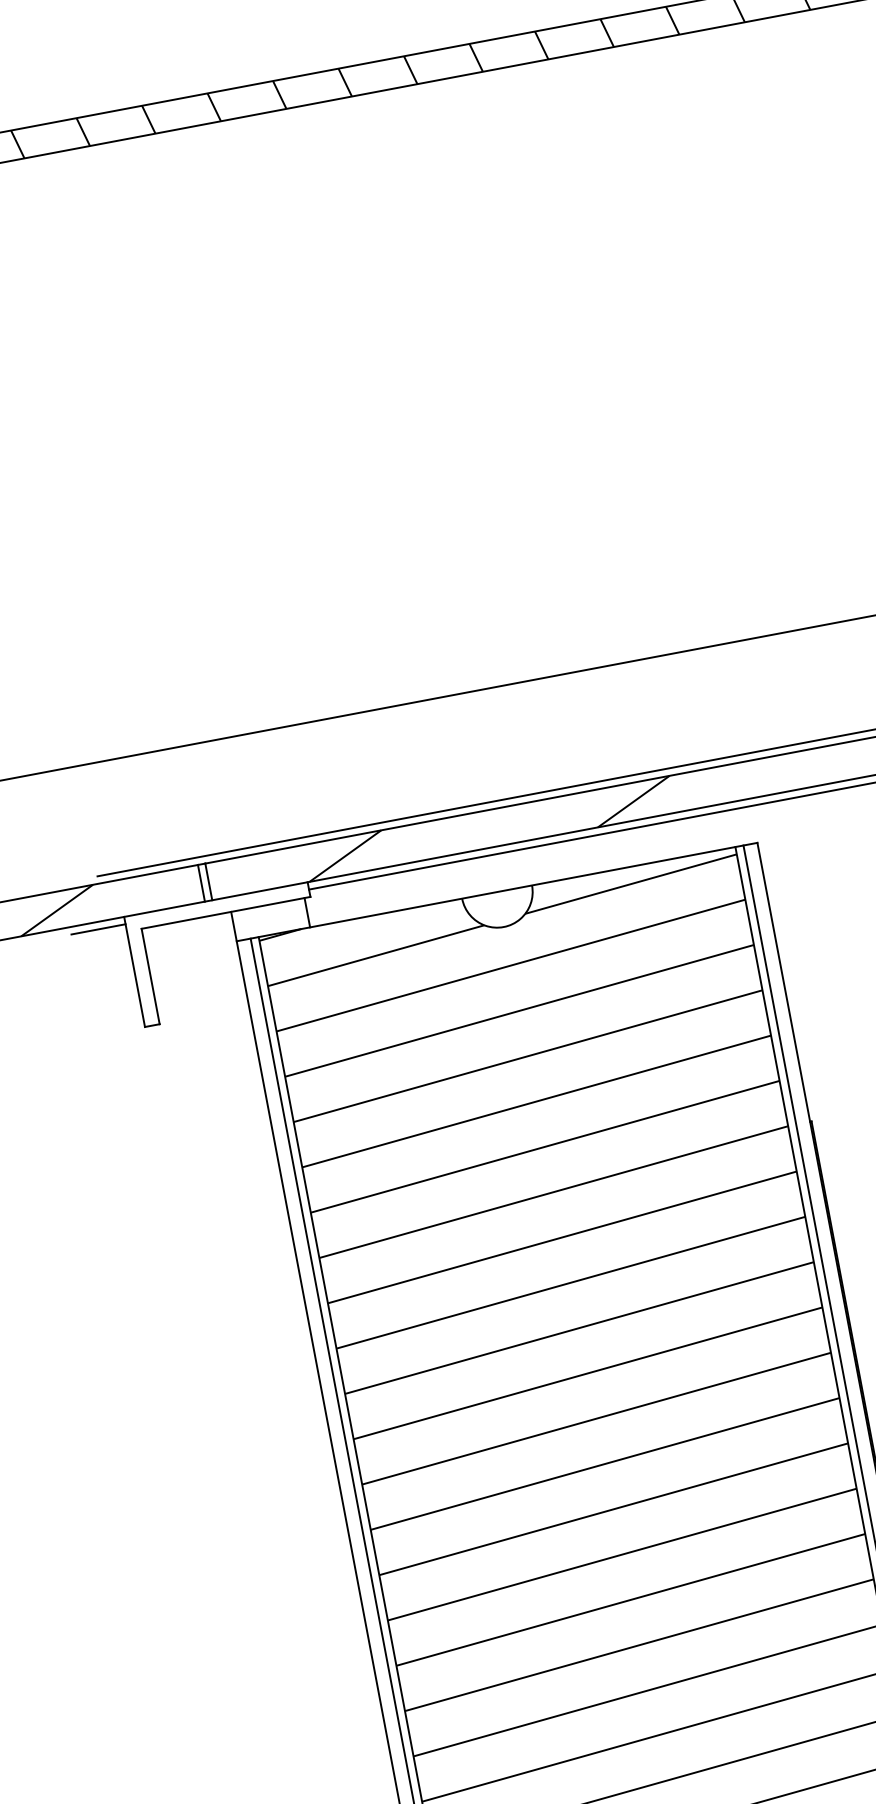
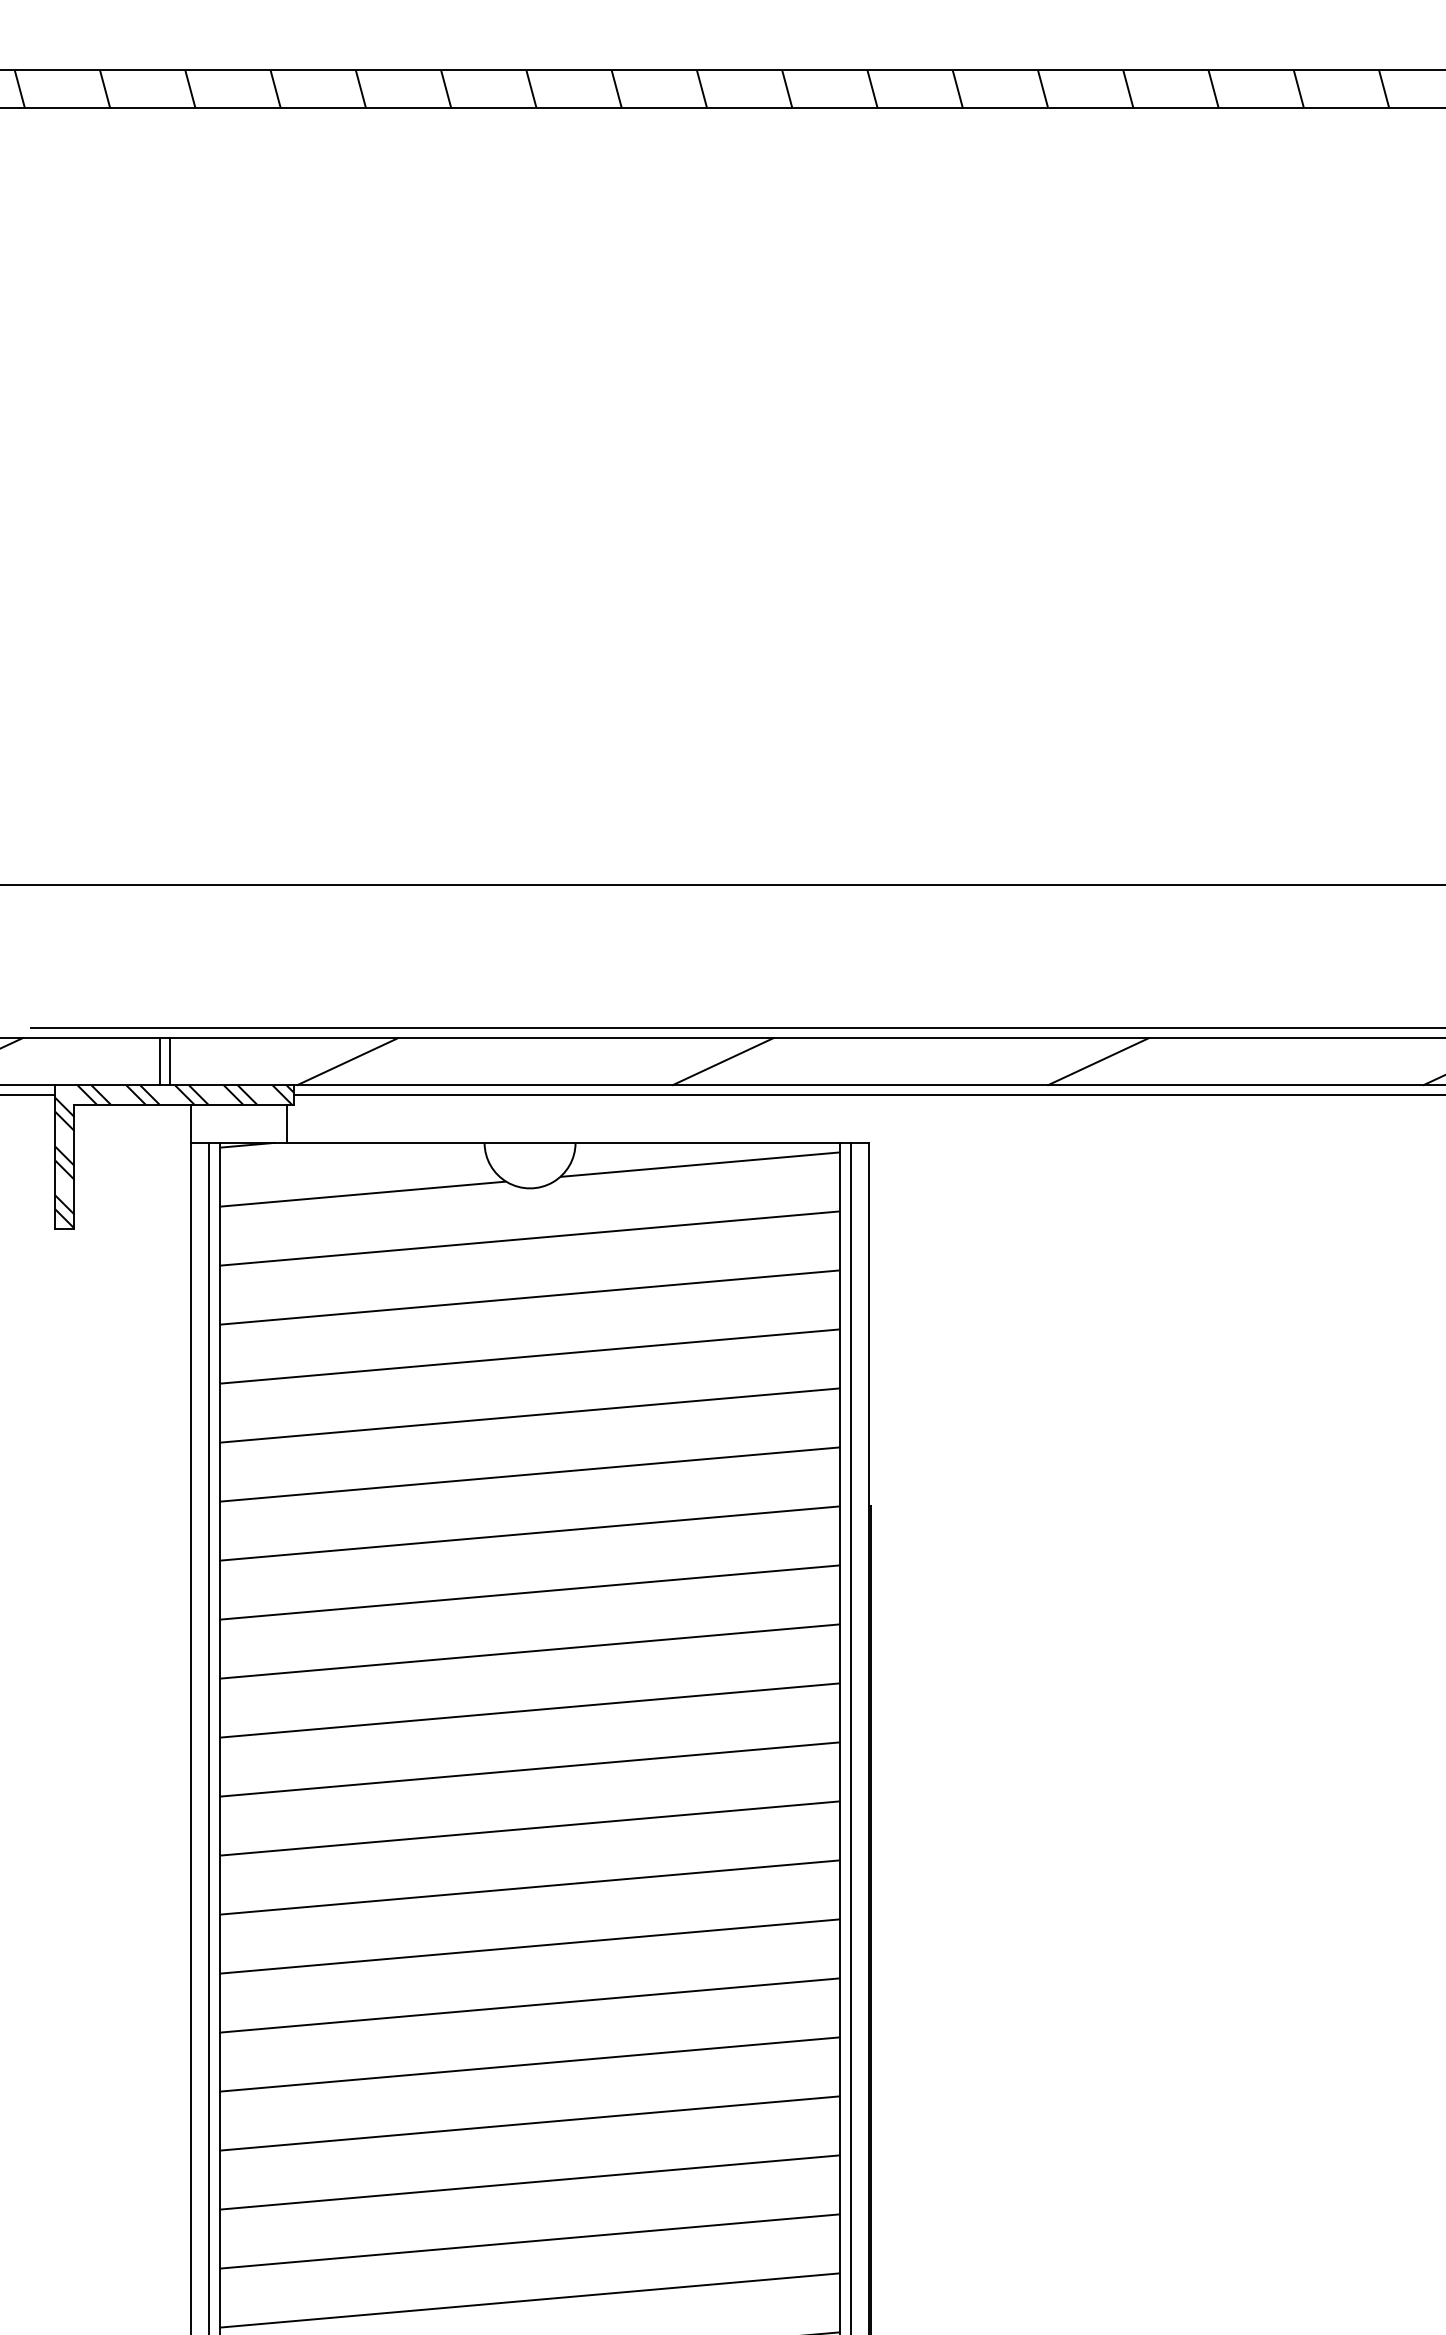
hatch: (226, 954) -> (174, 1156), added

